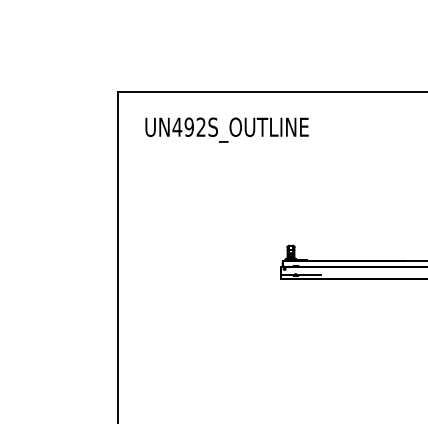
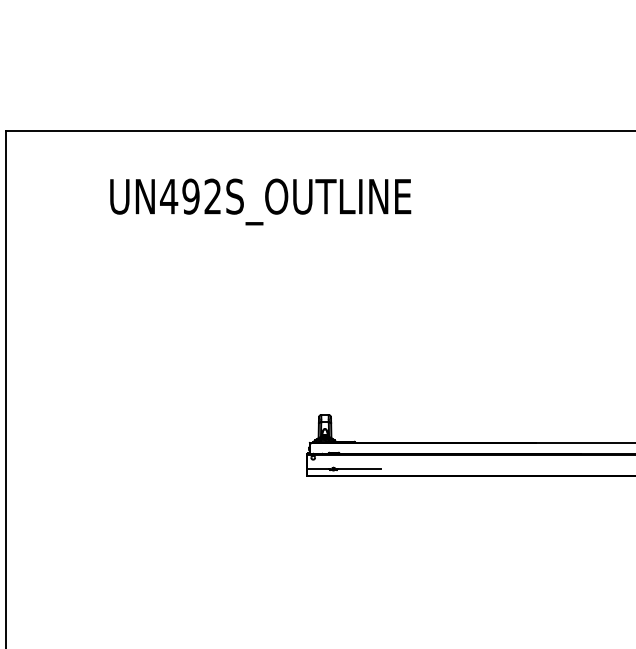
text: (226, 129) -> (259, 200), moved

